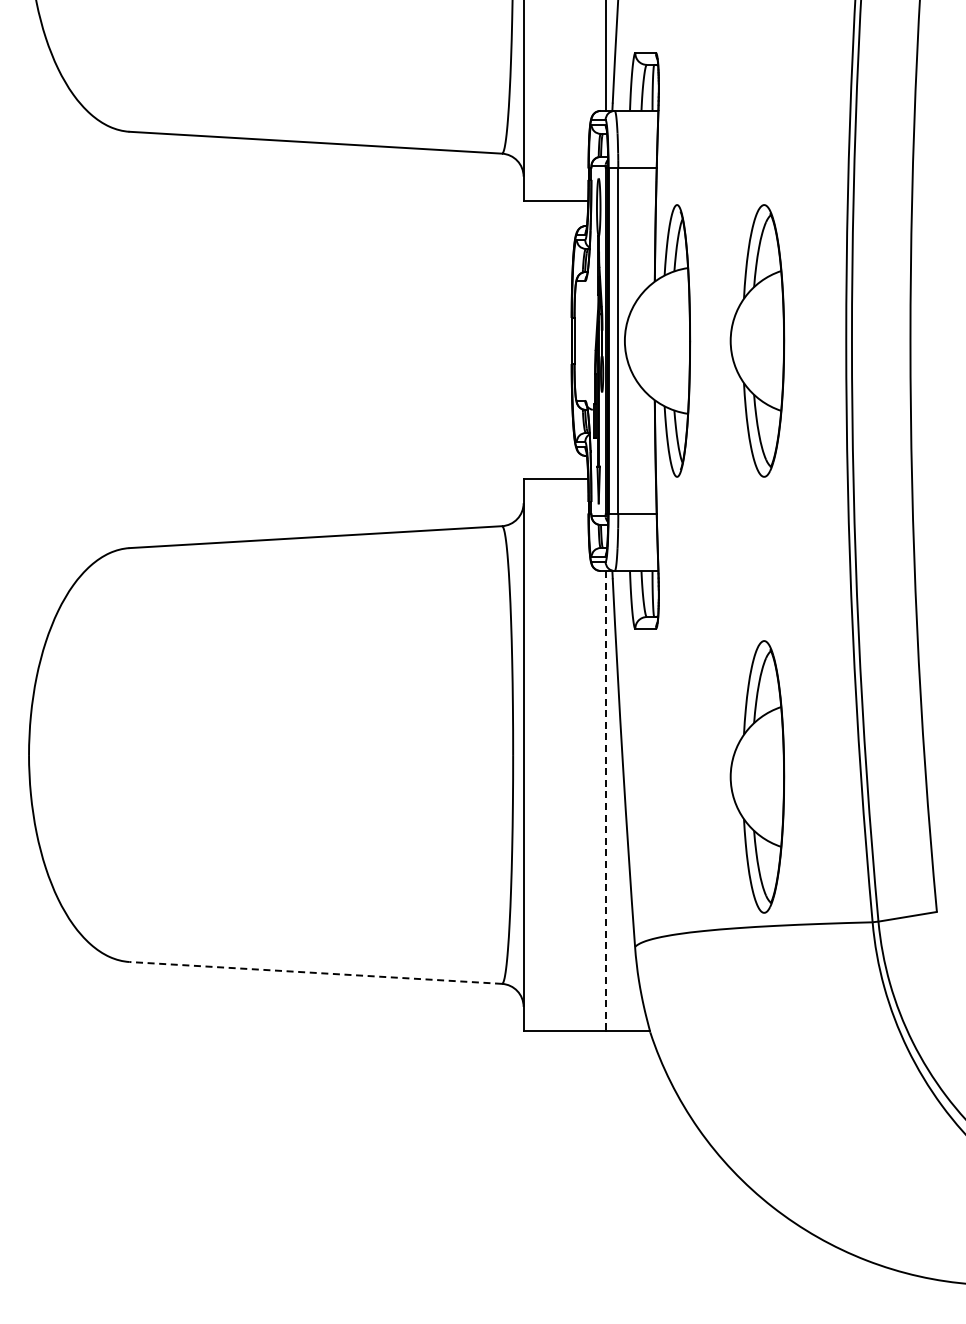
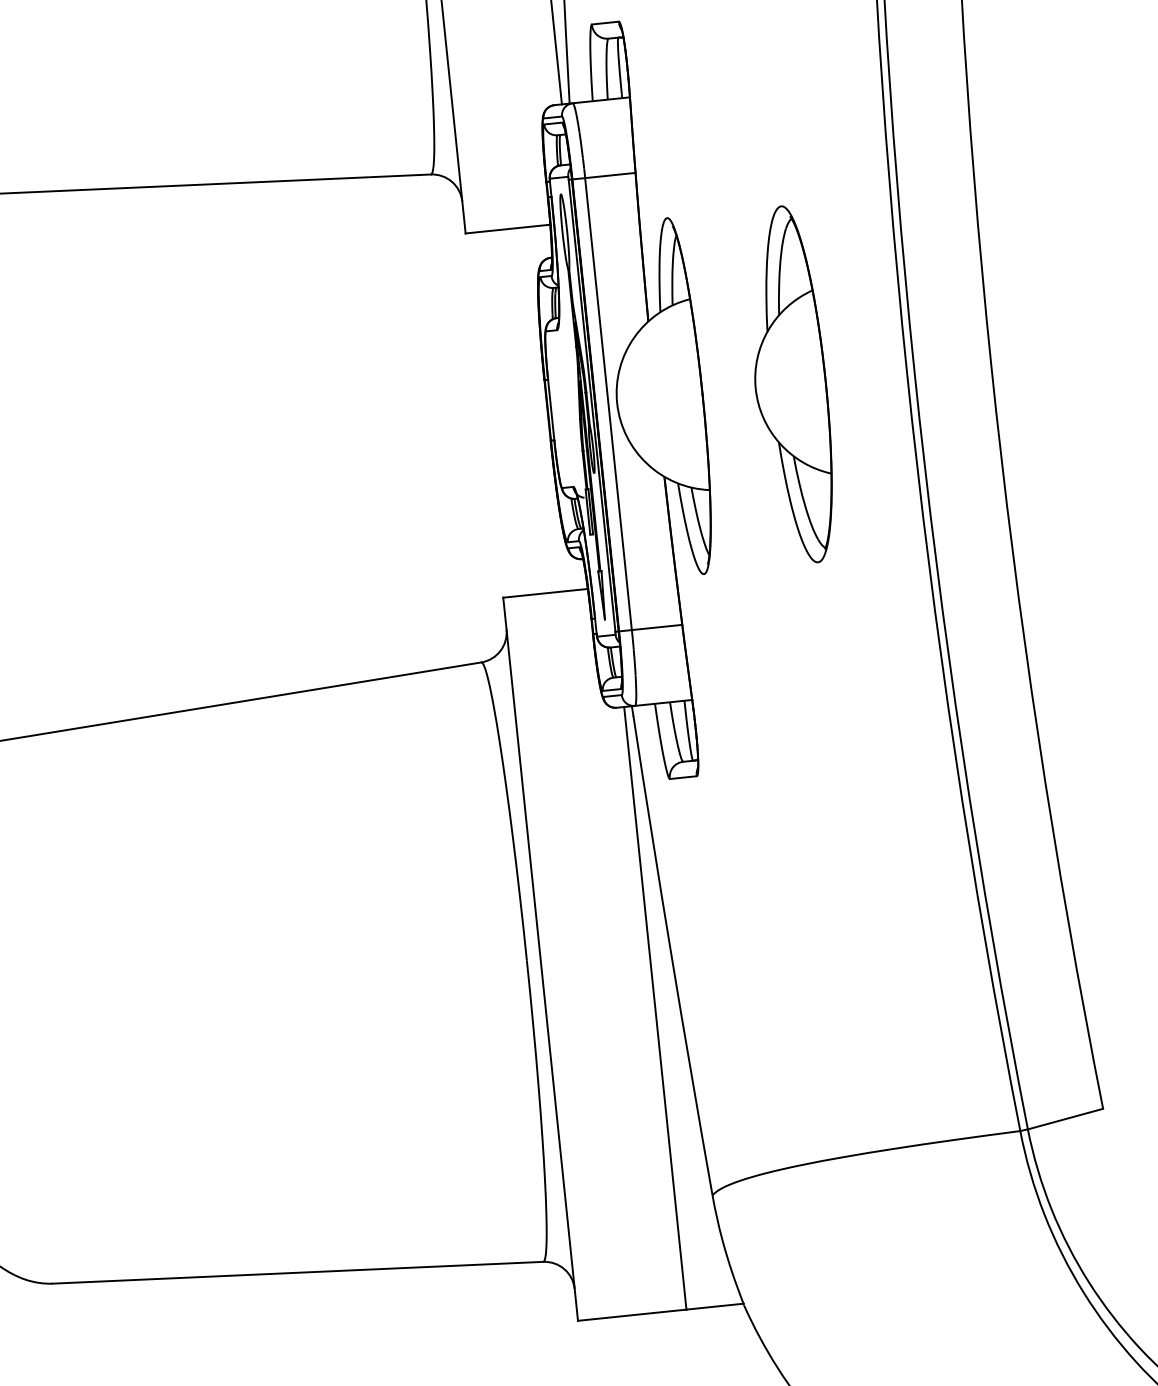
part: (757, 776) -> (849, 955), removed
line: (606, 801) -> (655, 1008), dashed -> solid
line: (315, 972) -> (297, 1272), dashed -> solid

